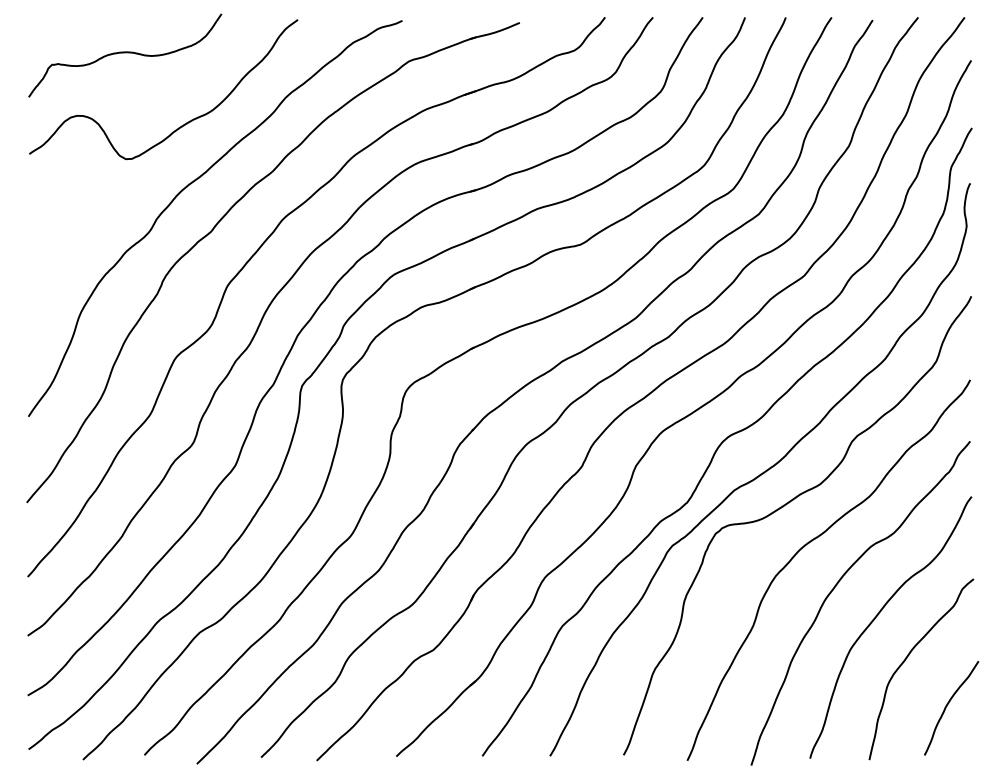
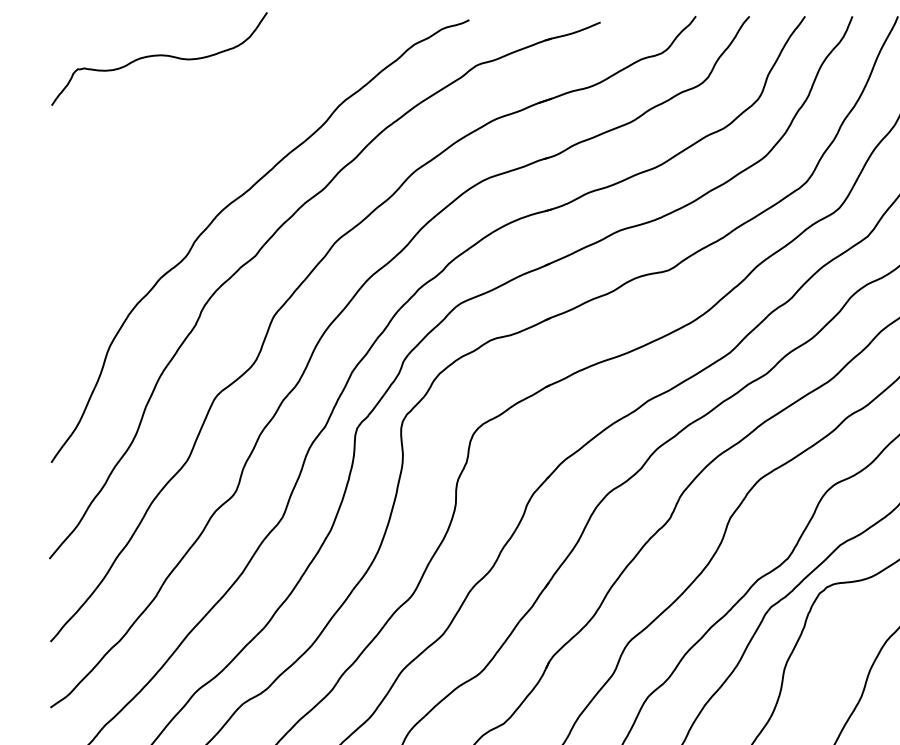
curve: (184, 123) -> (225, 134), removed

